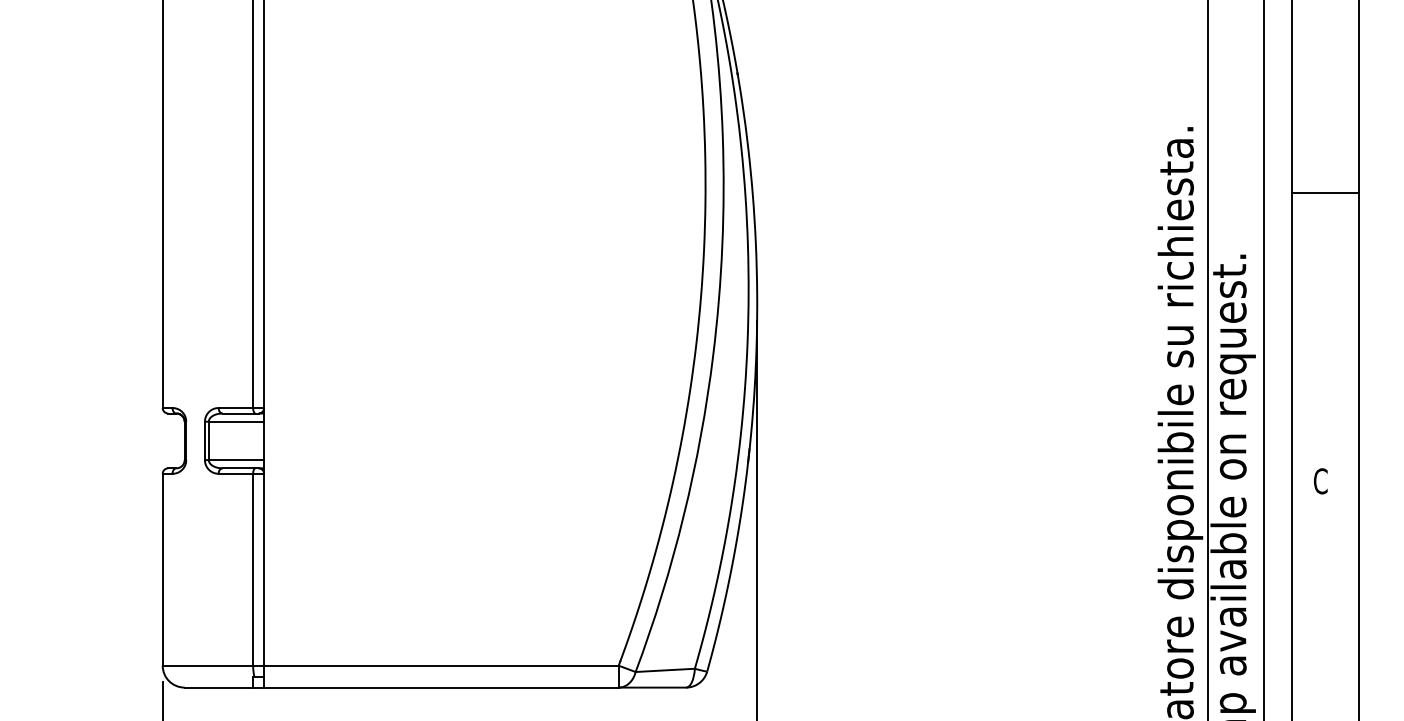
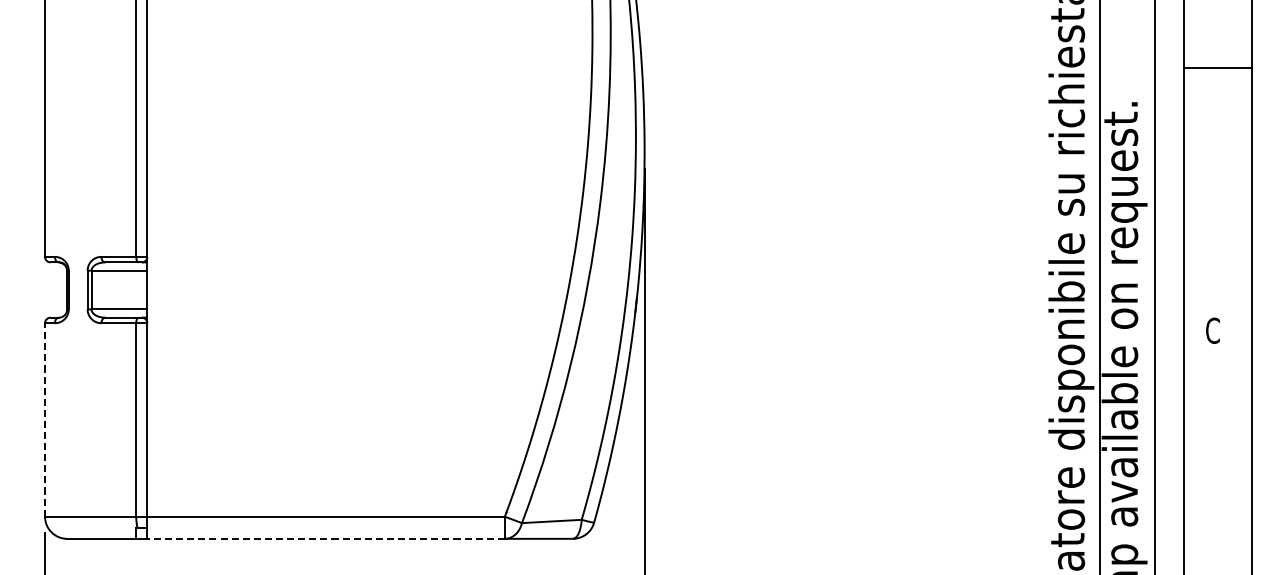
line: (1325, 192) -> (1217, 67), moved
line: (162, 569) -> (44, 419), solid -> dashed
line: (440, 687) -> (325, 538), solid -> dashed

